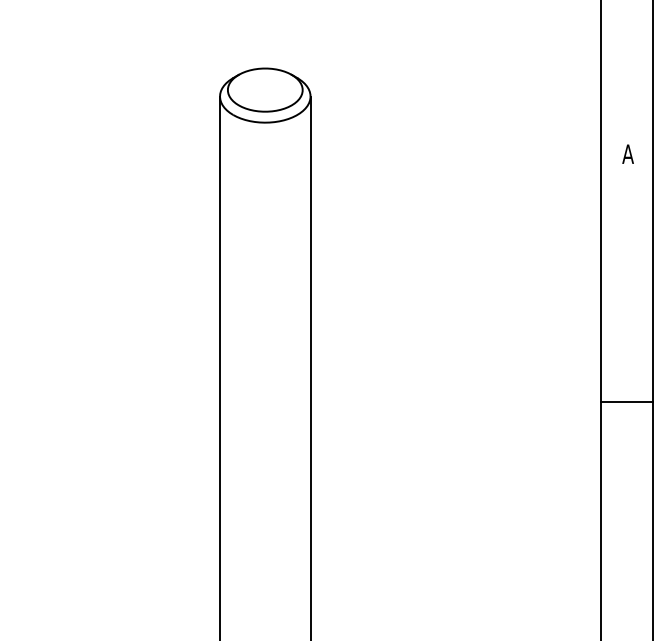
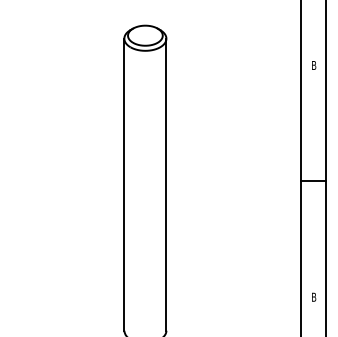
text: (626, 154) -> (313, 65), A -> B

